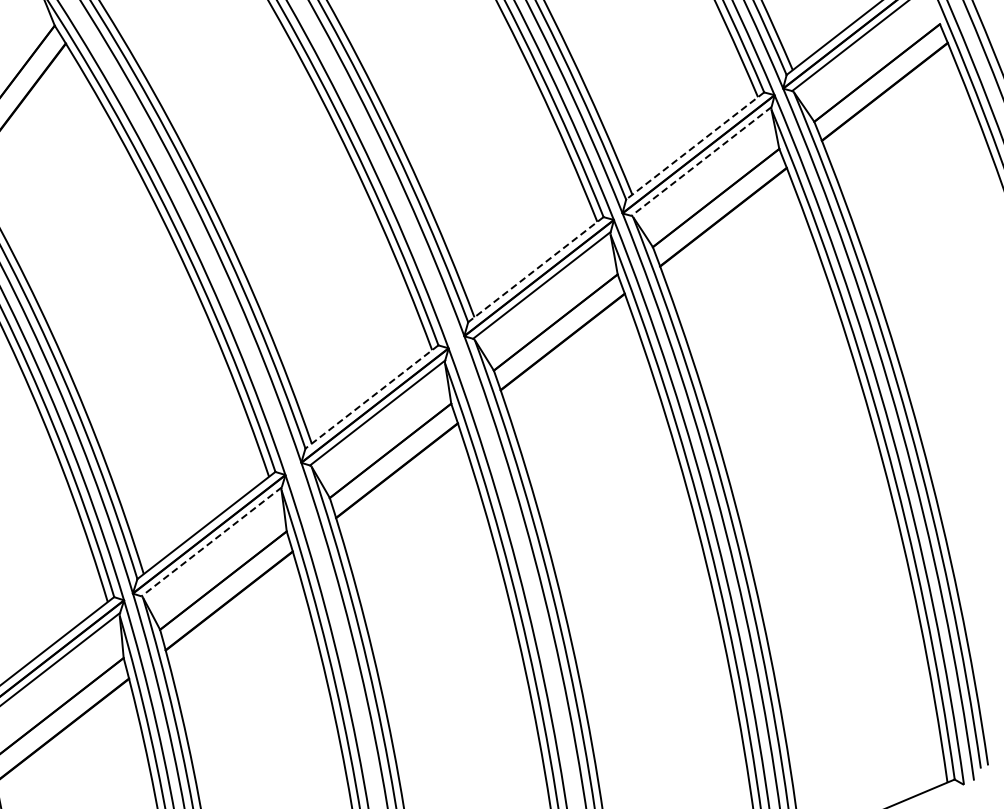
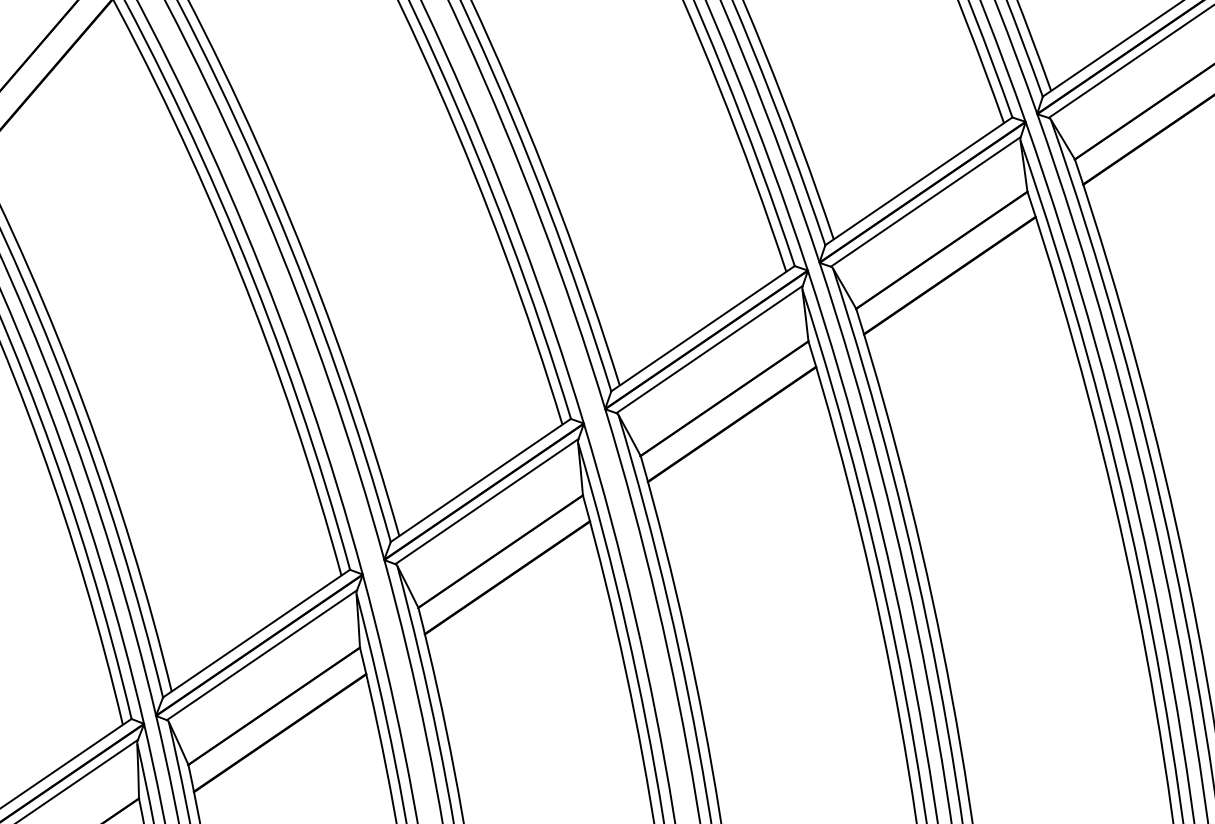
line: (694, 146) -> (917, 181), dashed -> solid
line: (701, 161) -> (925, 201), dashed -> solid
line: (535, 269) -> (702, 328), dashed -> solid
line: (371, 397) -> (480, 481), dashed -> solid
line: (211, 541) -> (261, 654), dashed -> solid

